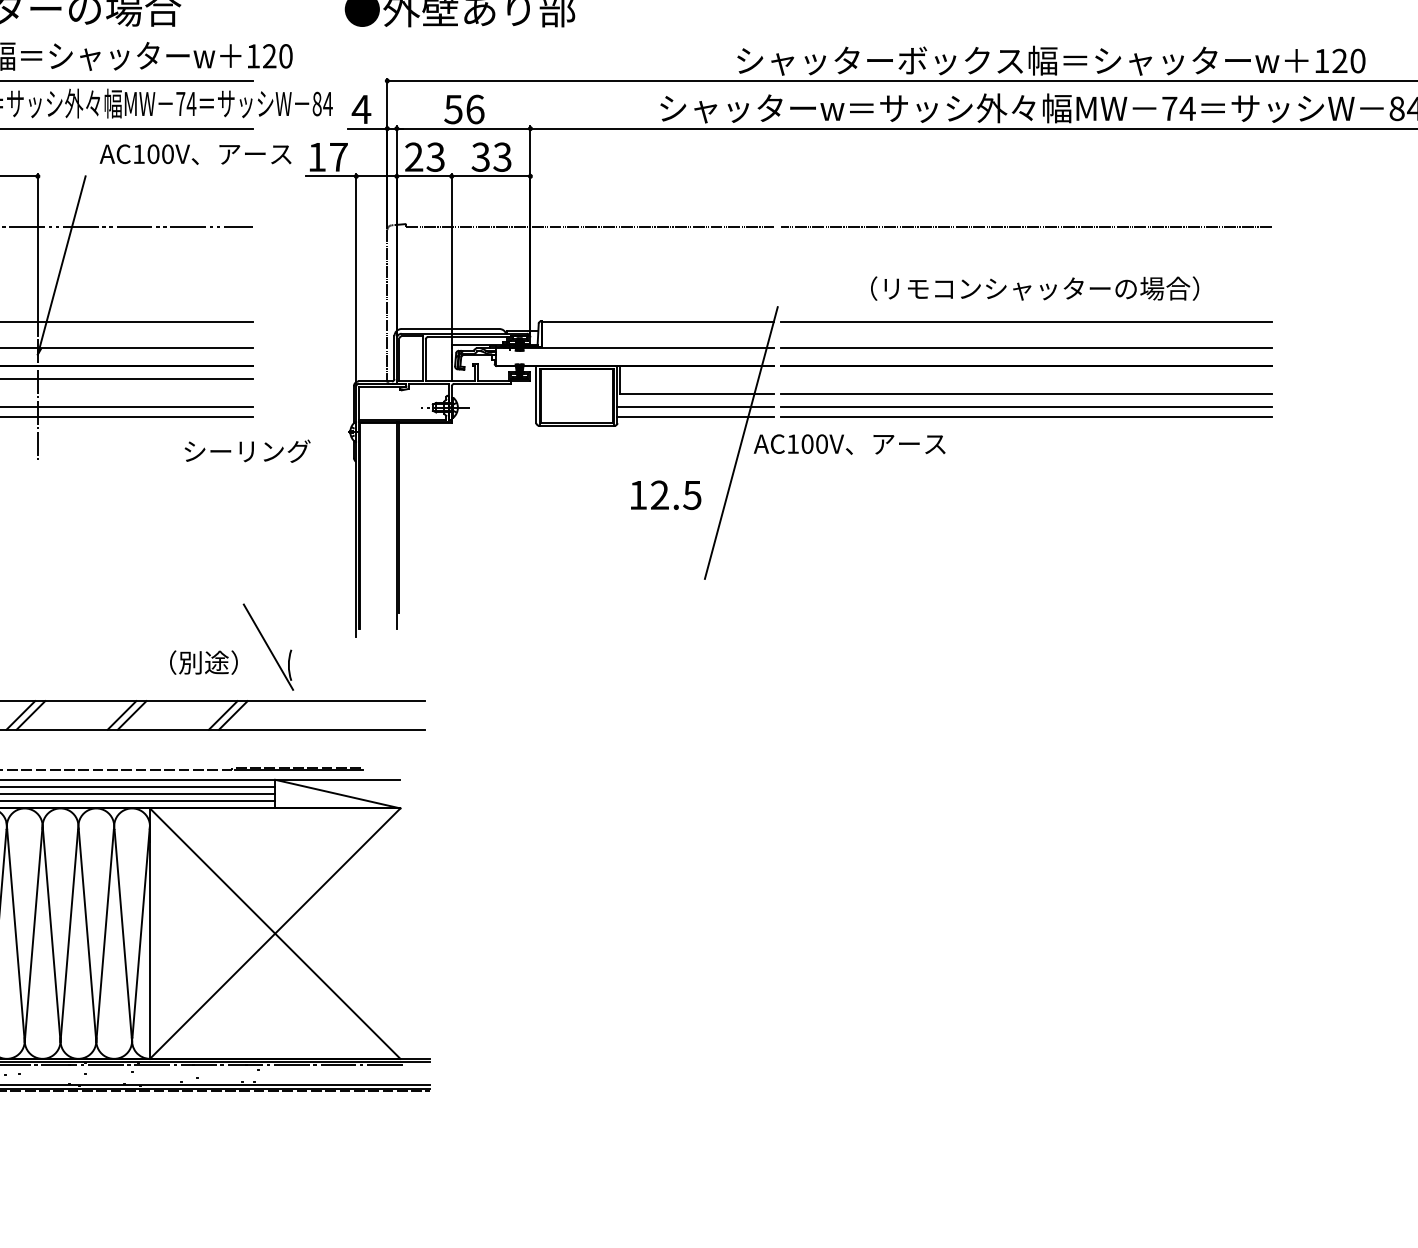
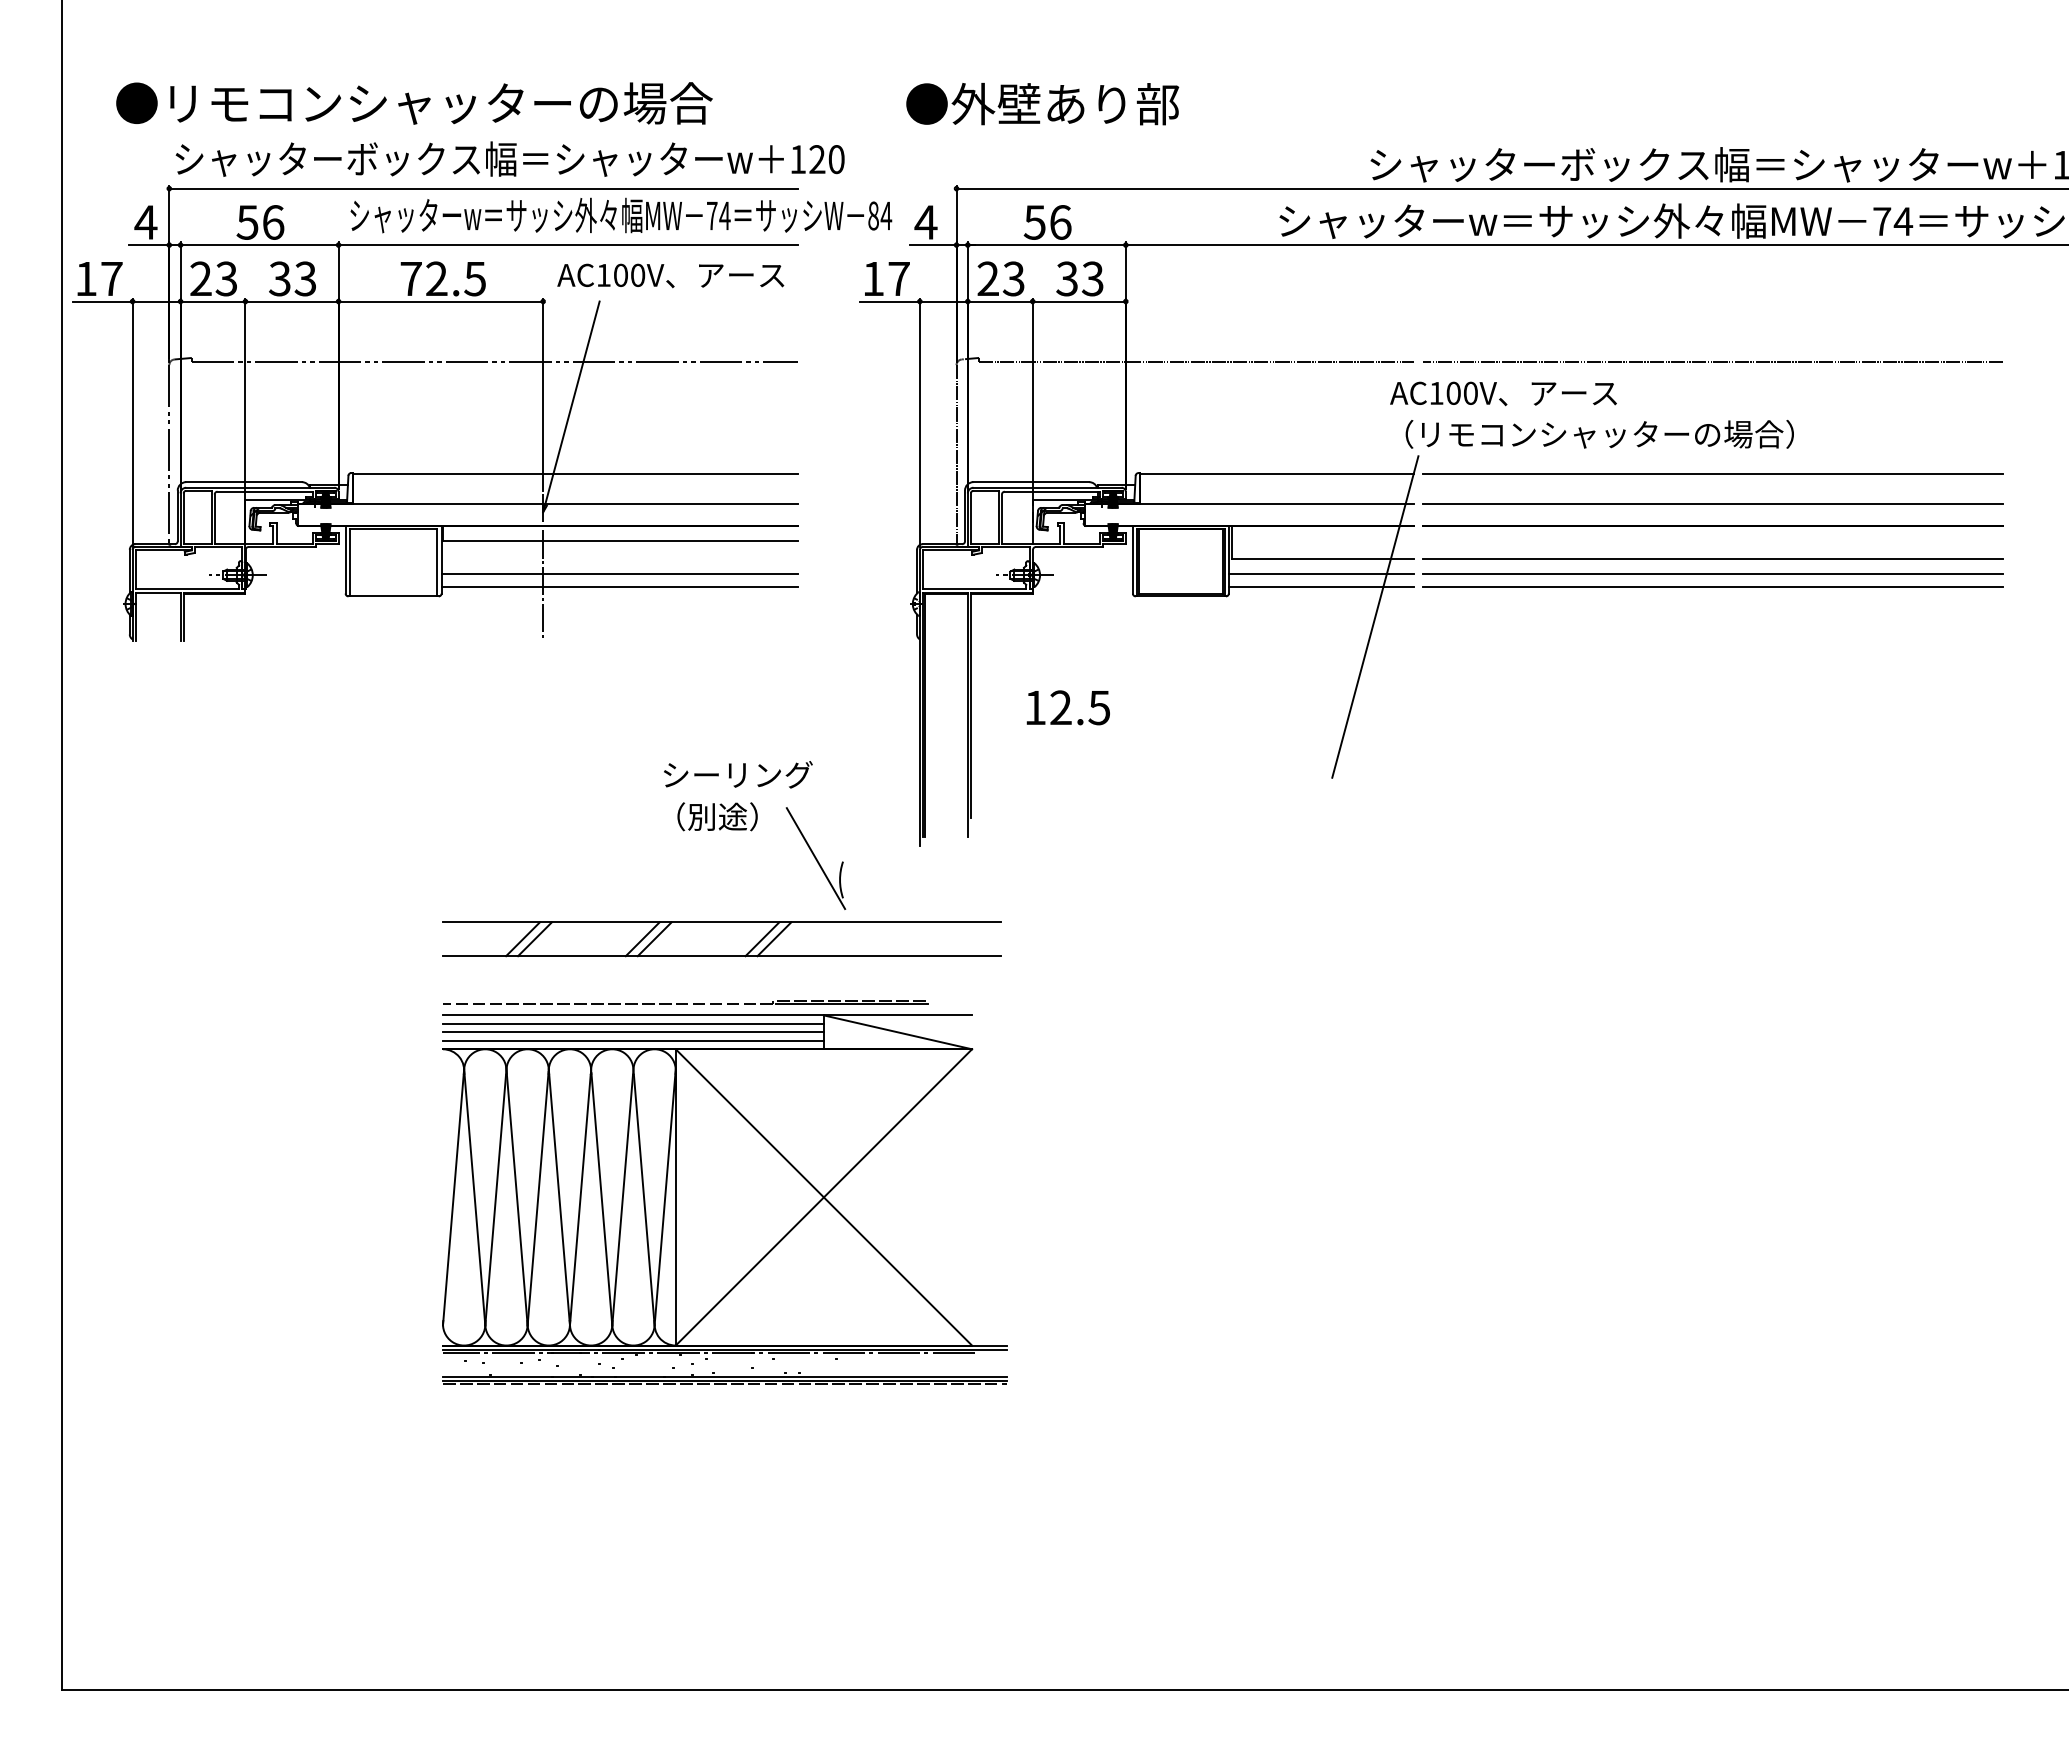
text: (195, 154) -> (670, 275), moved
text: (1034, 288) -> (1599, 434), moved
text: (849, 444) -> (1503, 393), moved
text: (247, 451) -> (738, 774), moved
text: (665, 494) -> (1067, 707), moved
text: (203, 662) -> (717, 816), moved

